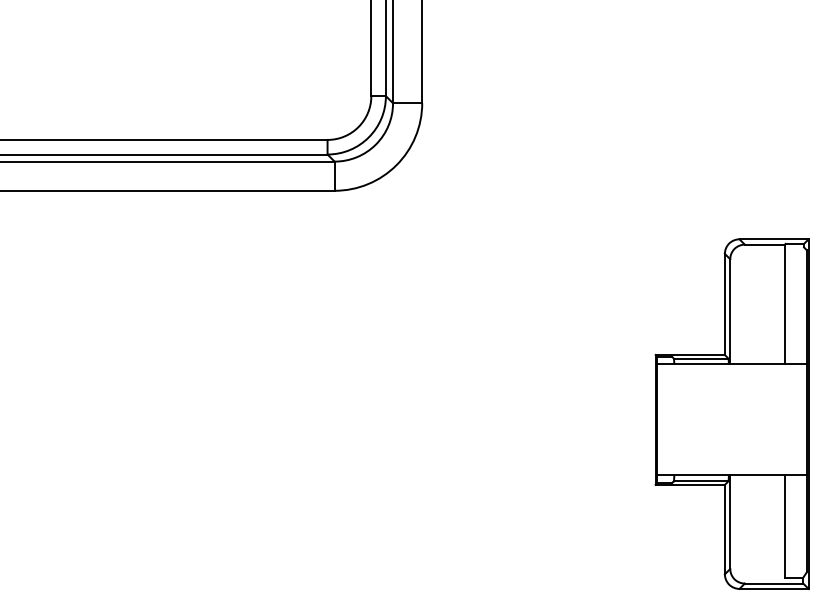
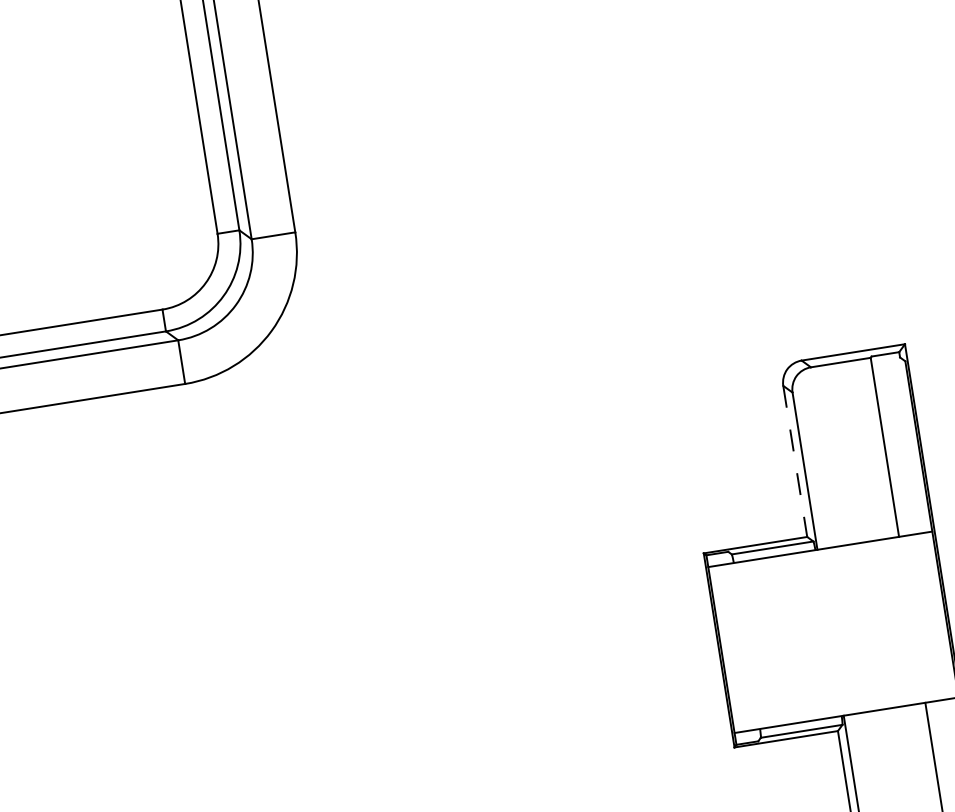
line: (724, 304) -> (794, 461), solid -> dashed

